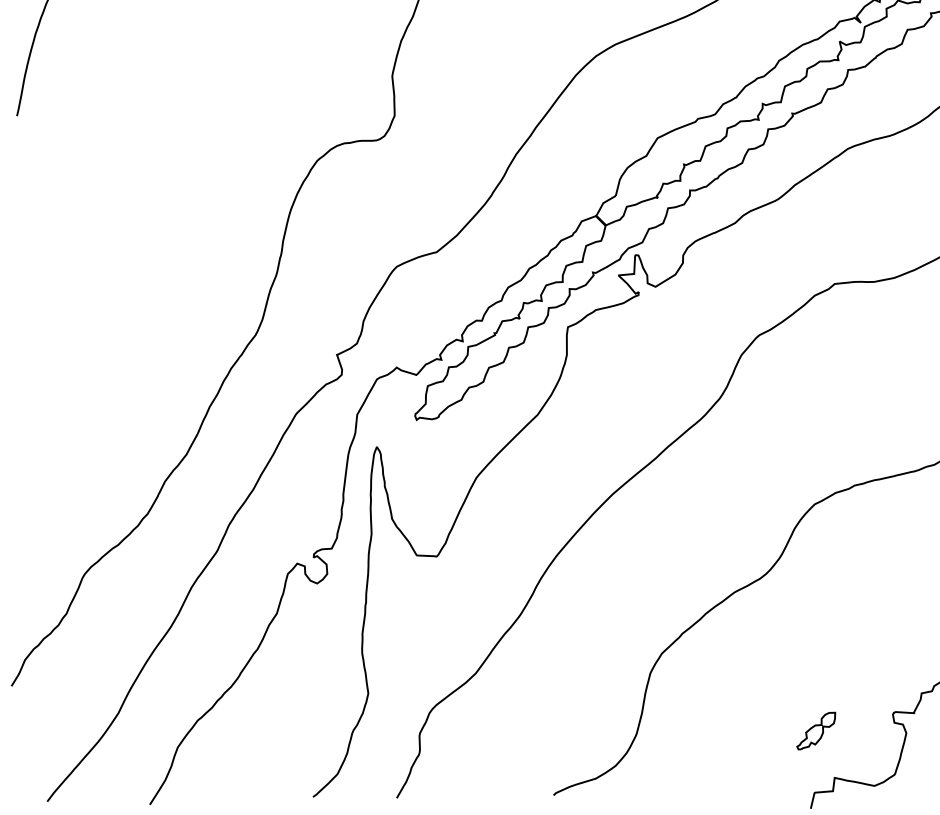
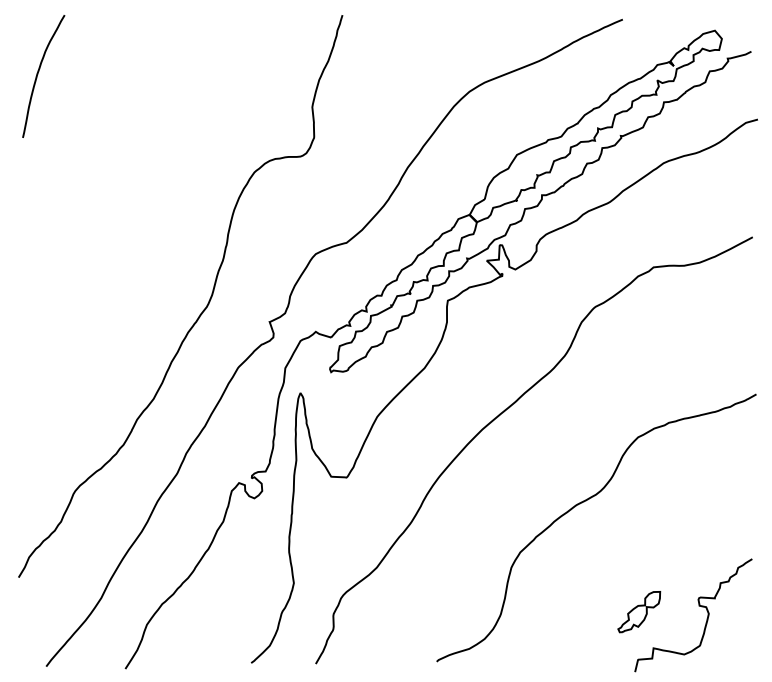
part: (816, 731) -> (639, 612), size x1.43

